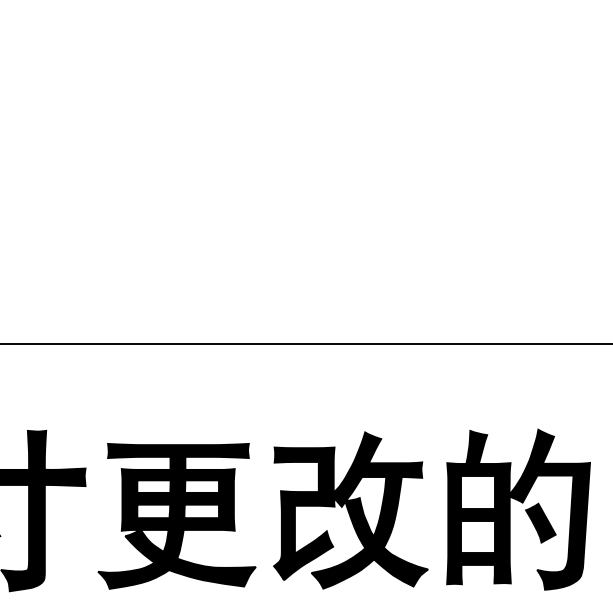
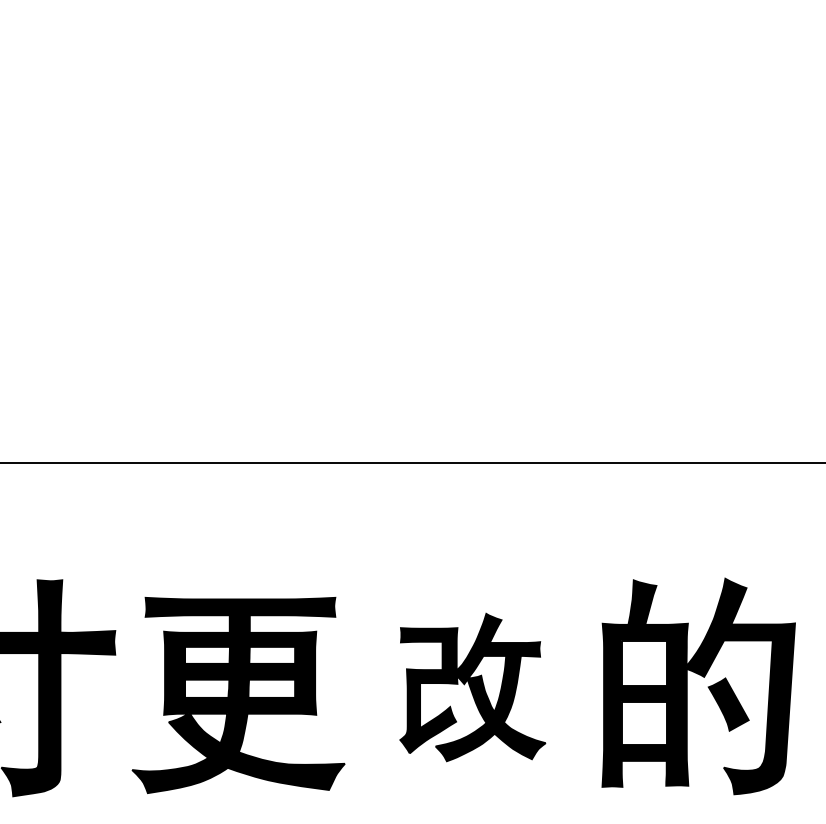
part: (350, 510) -> (472, 687), size x0.7

